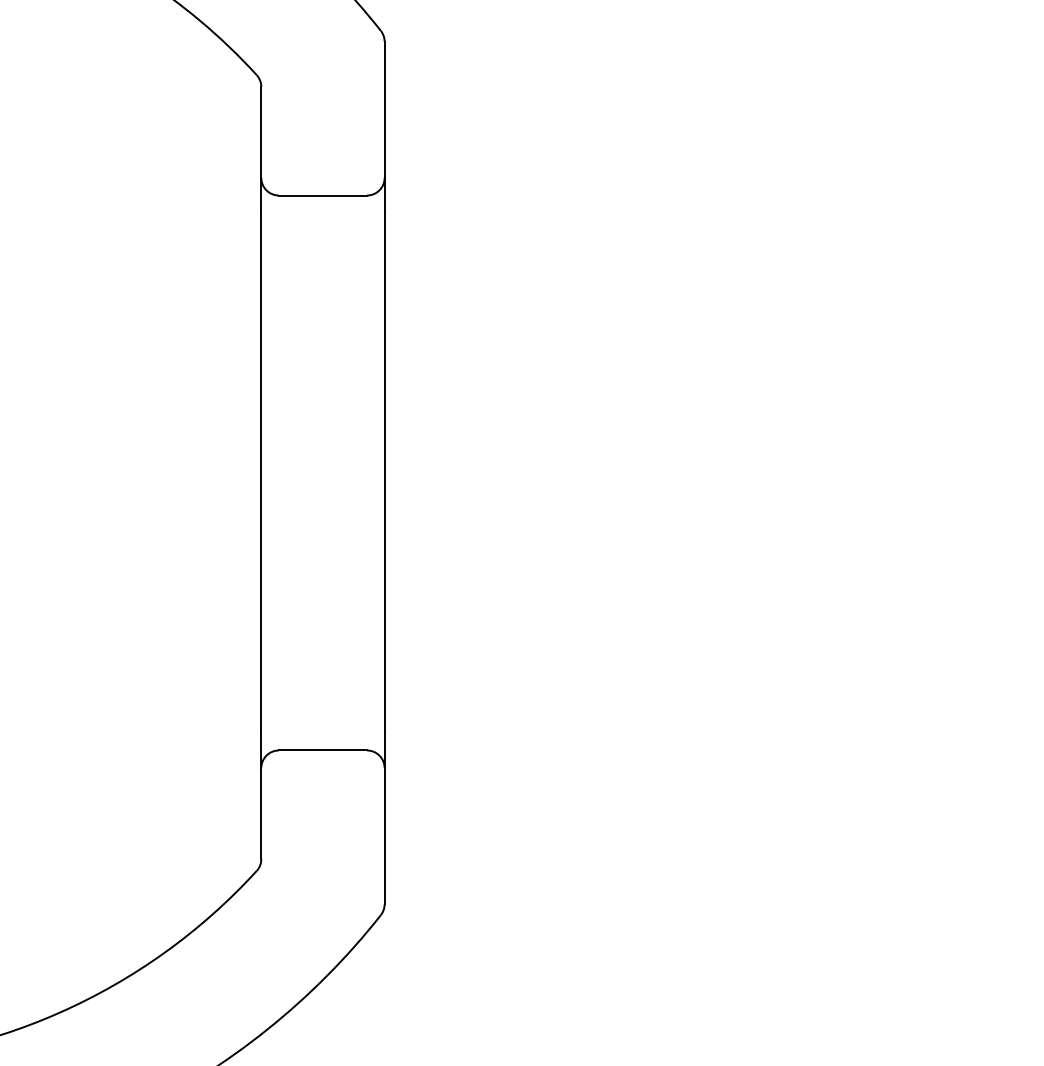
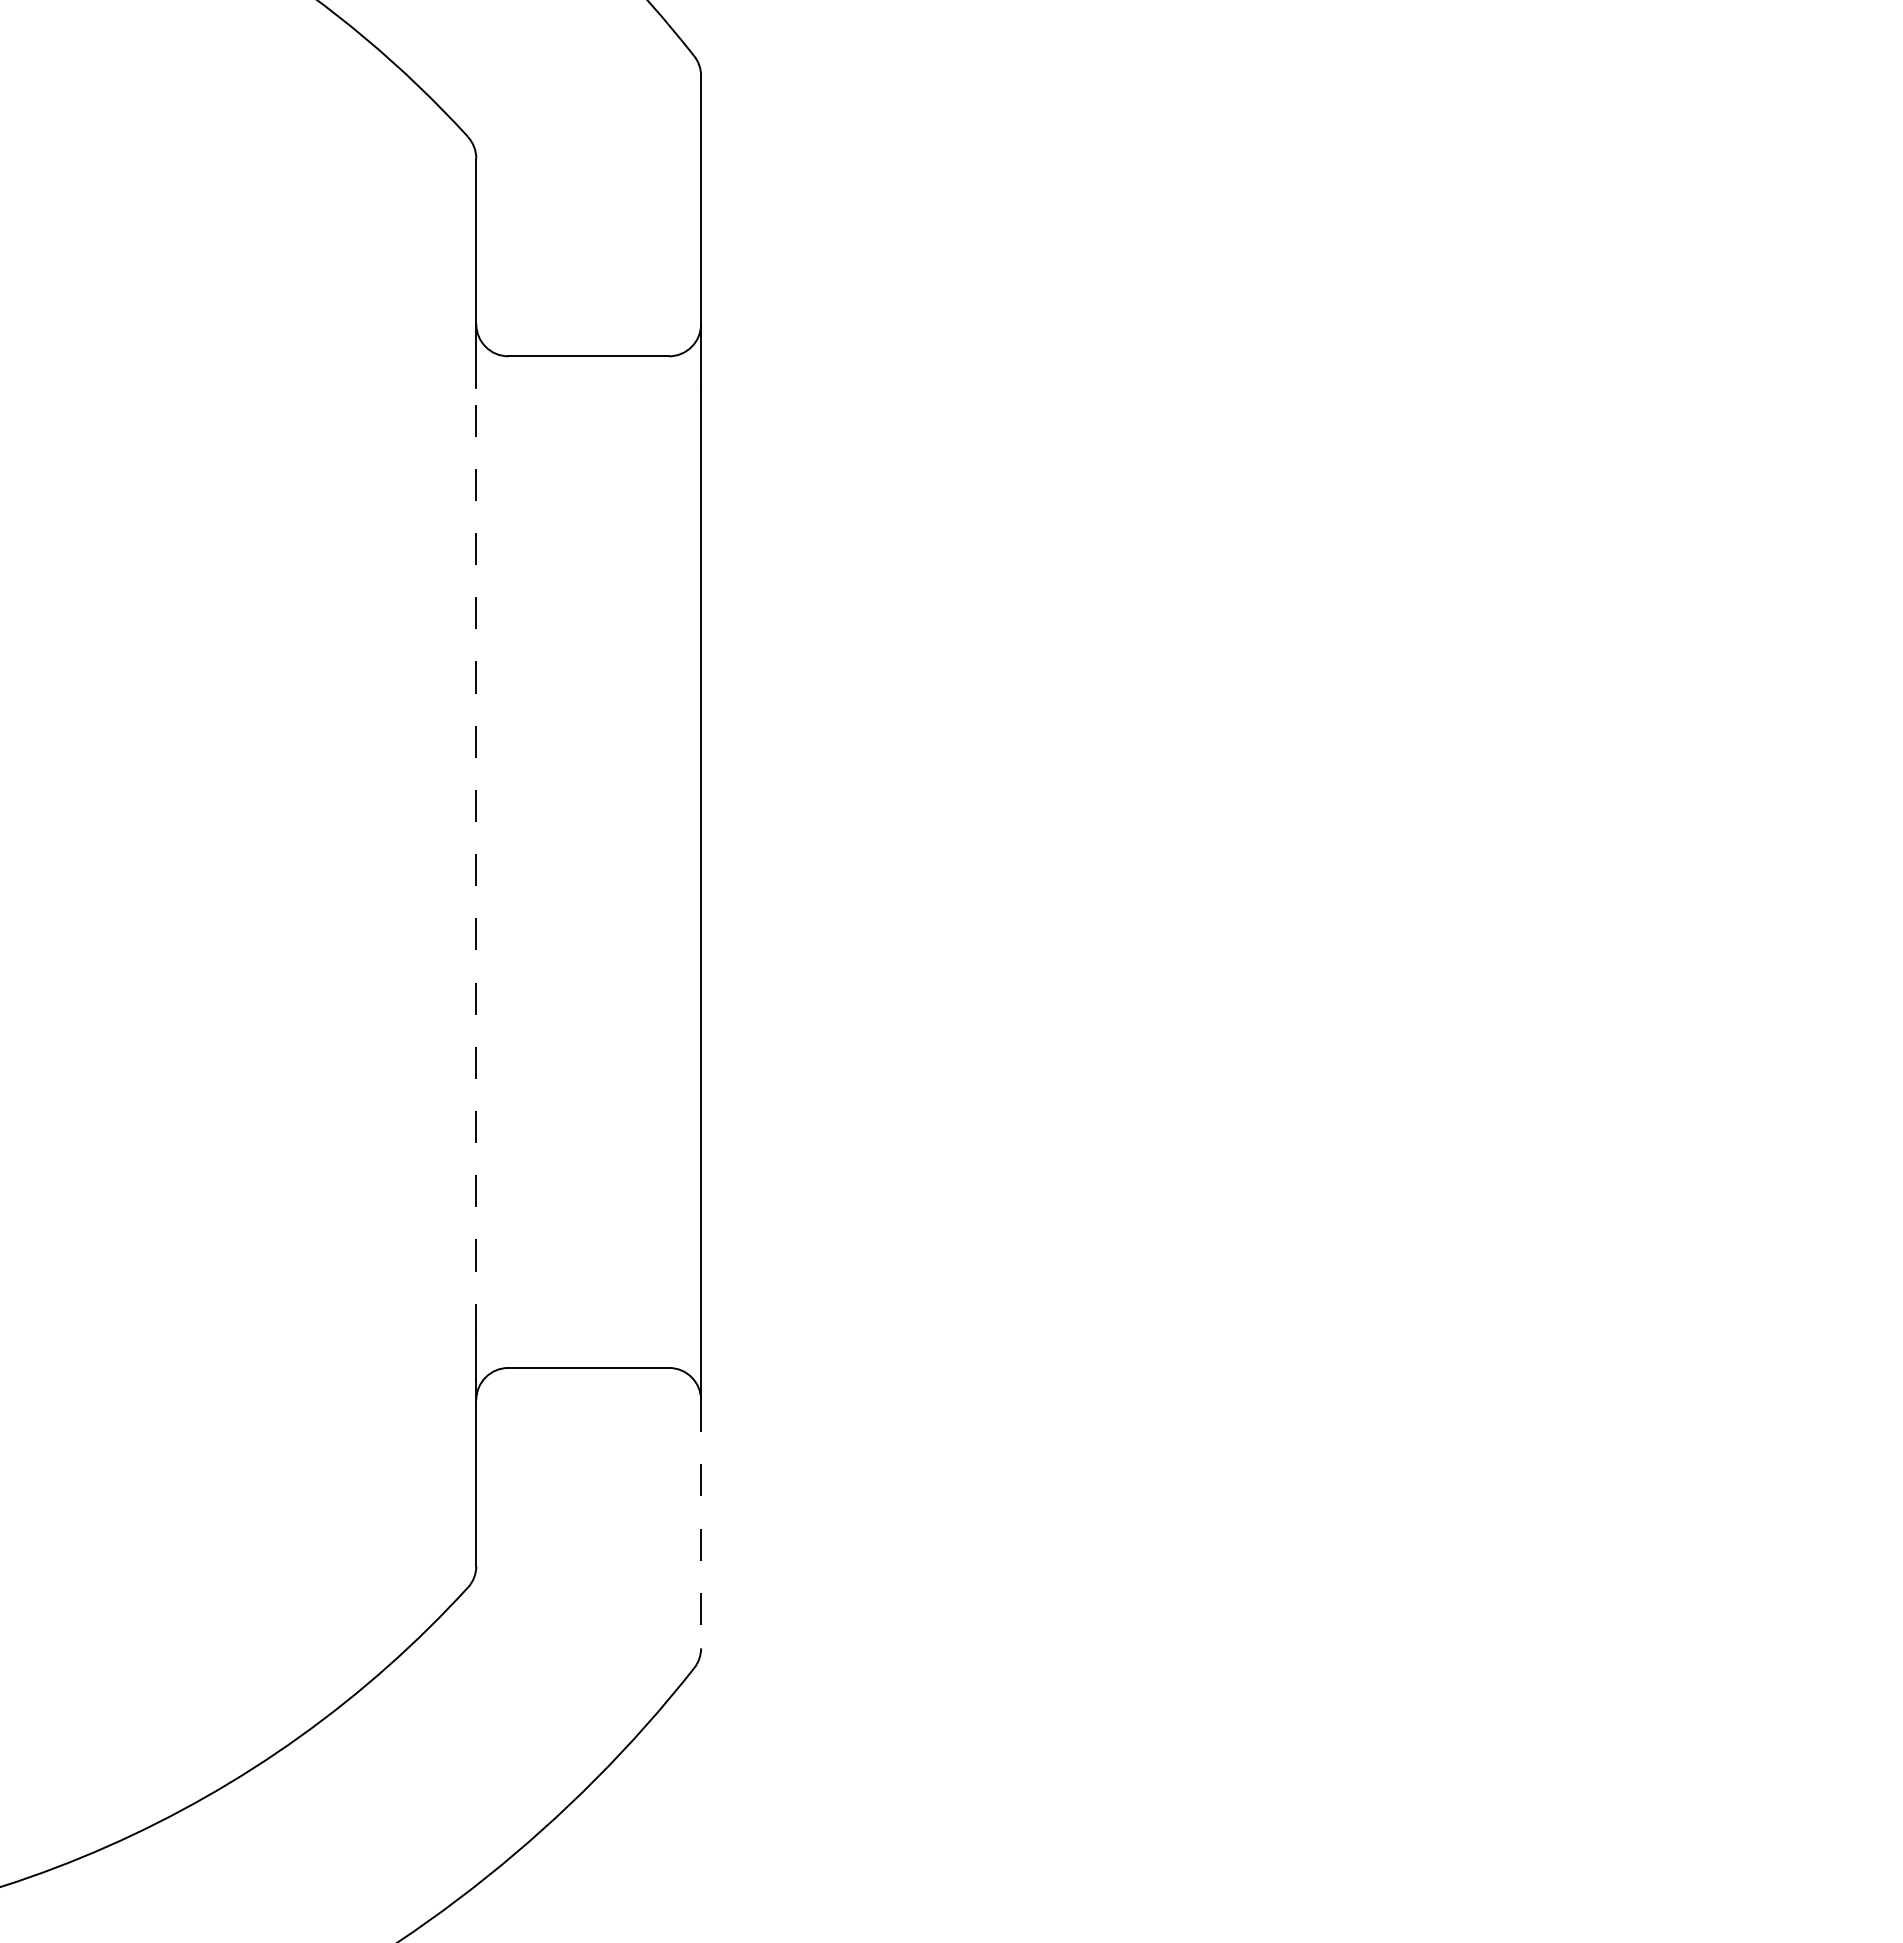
line: (261, 473) -> (476, 863), solid -> dashed
line: (384, 836) -> (700, 1524), solid -> dashed

